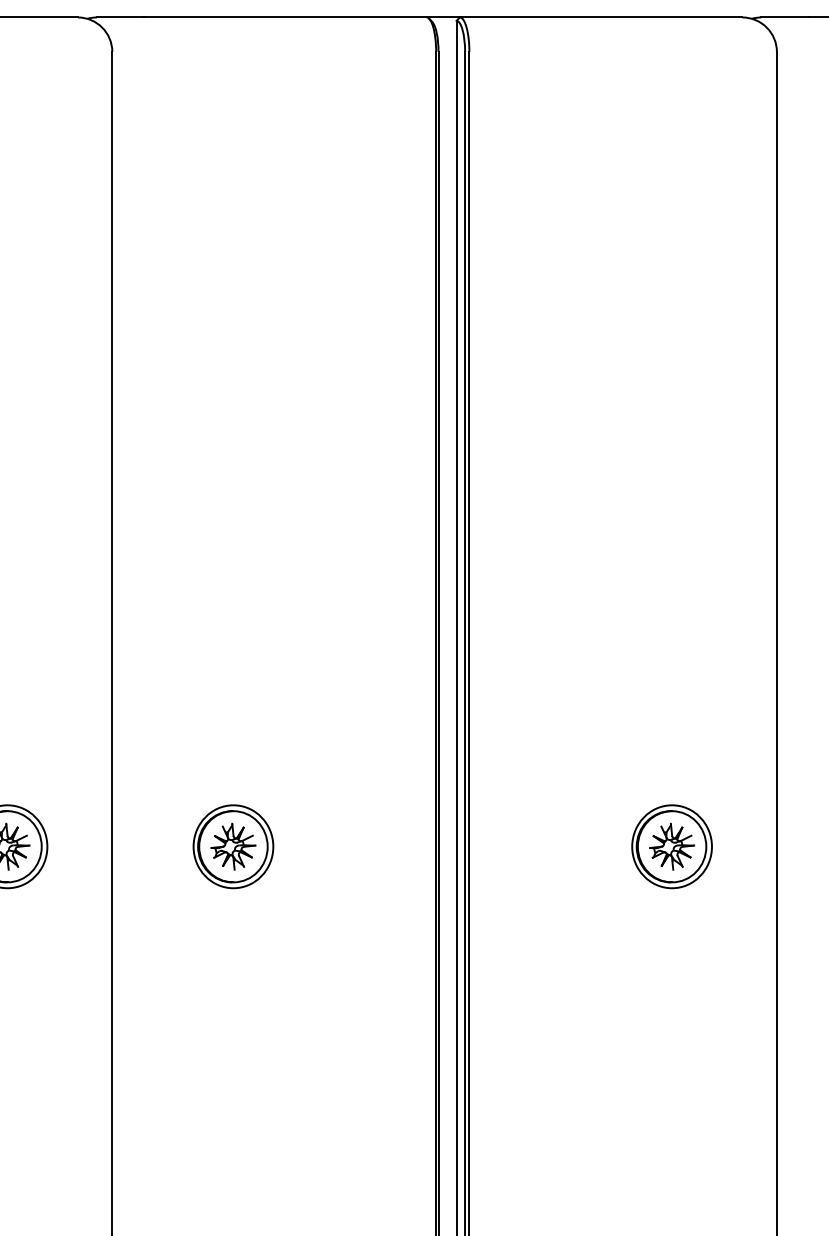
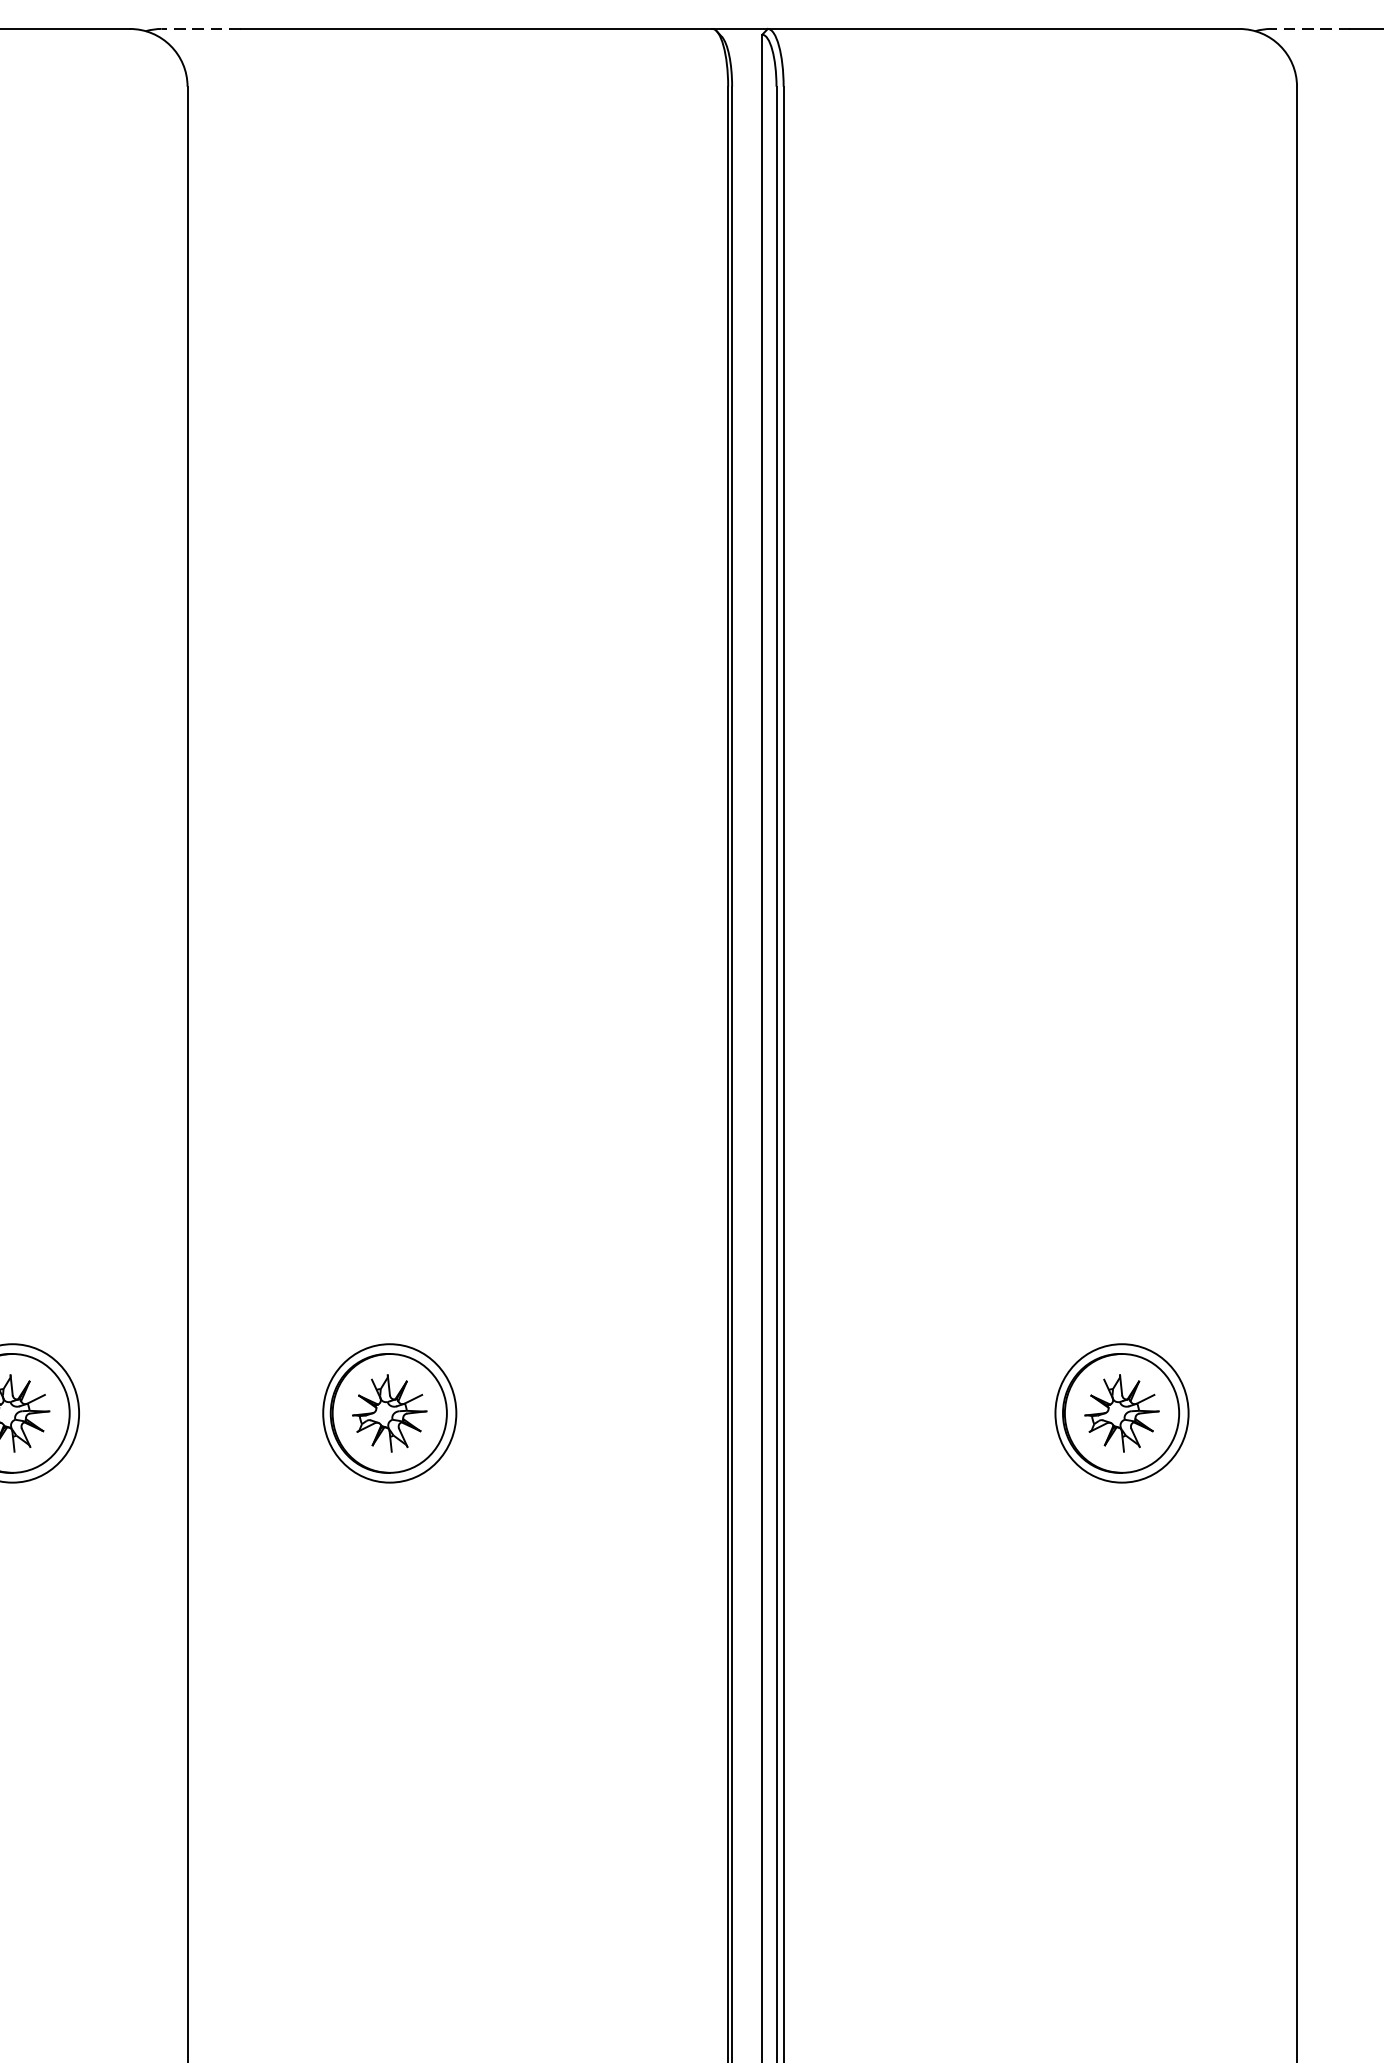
line: (120, 17) -> (201, 29), solid -> dashed
line: (785, 17) -> (1311, 29), solid -> dashed

